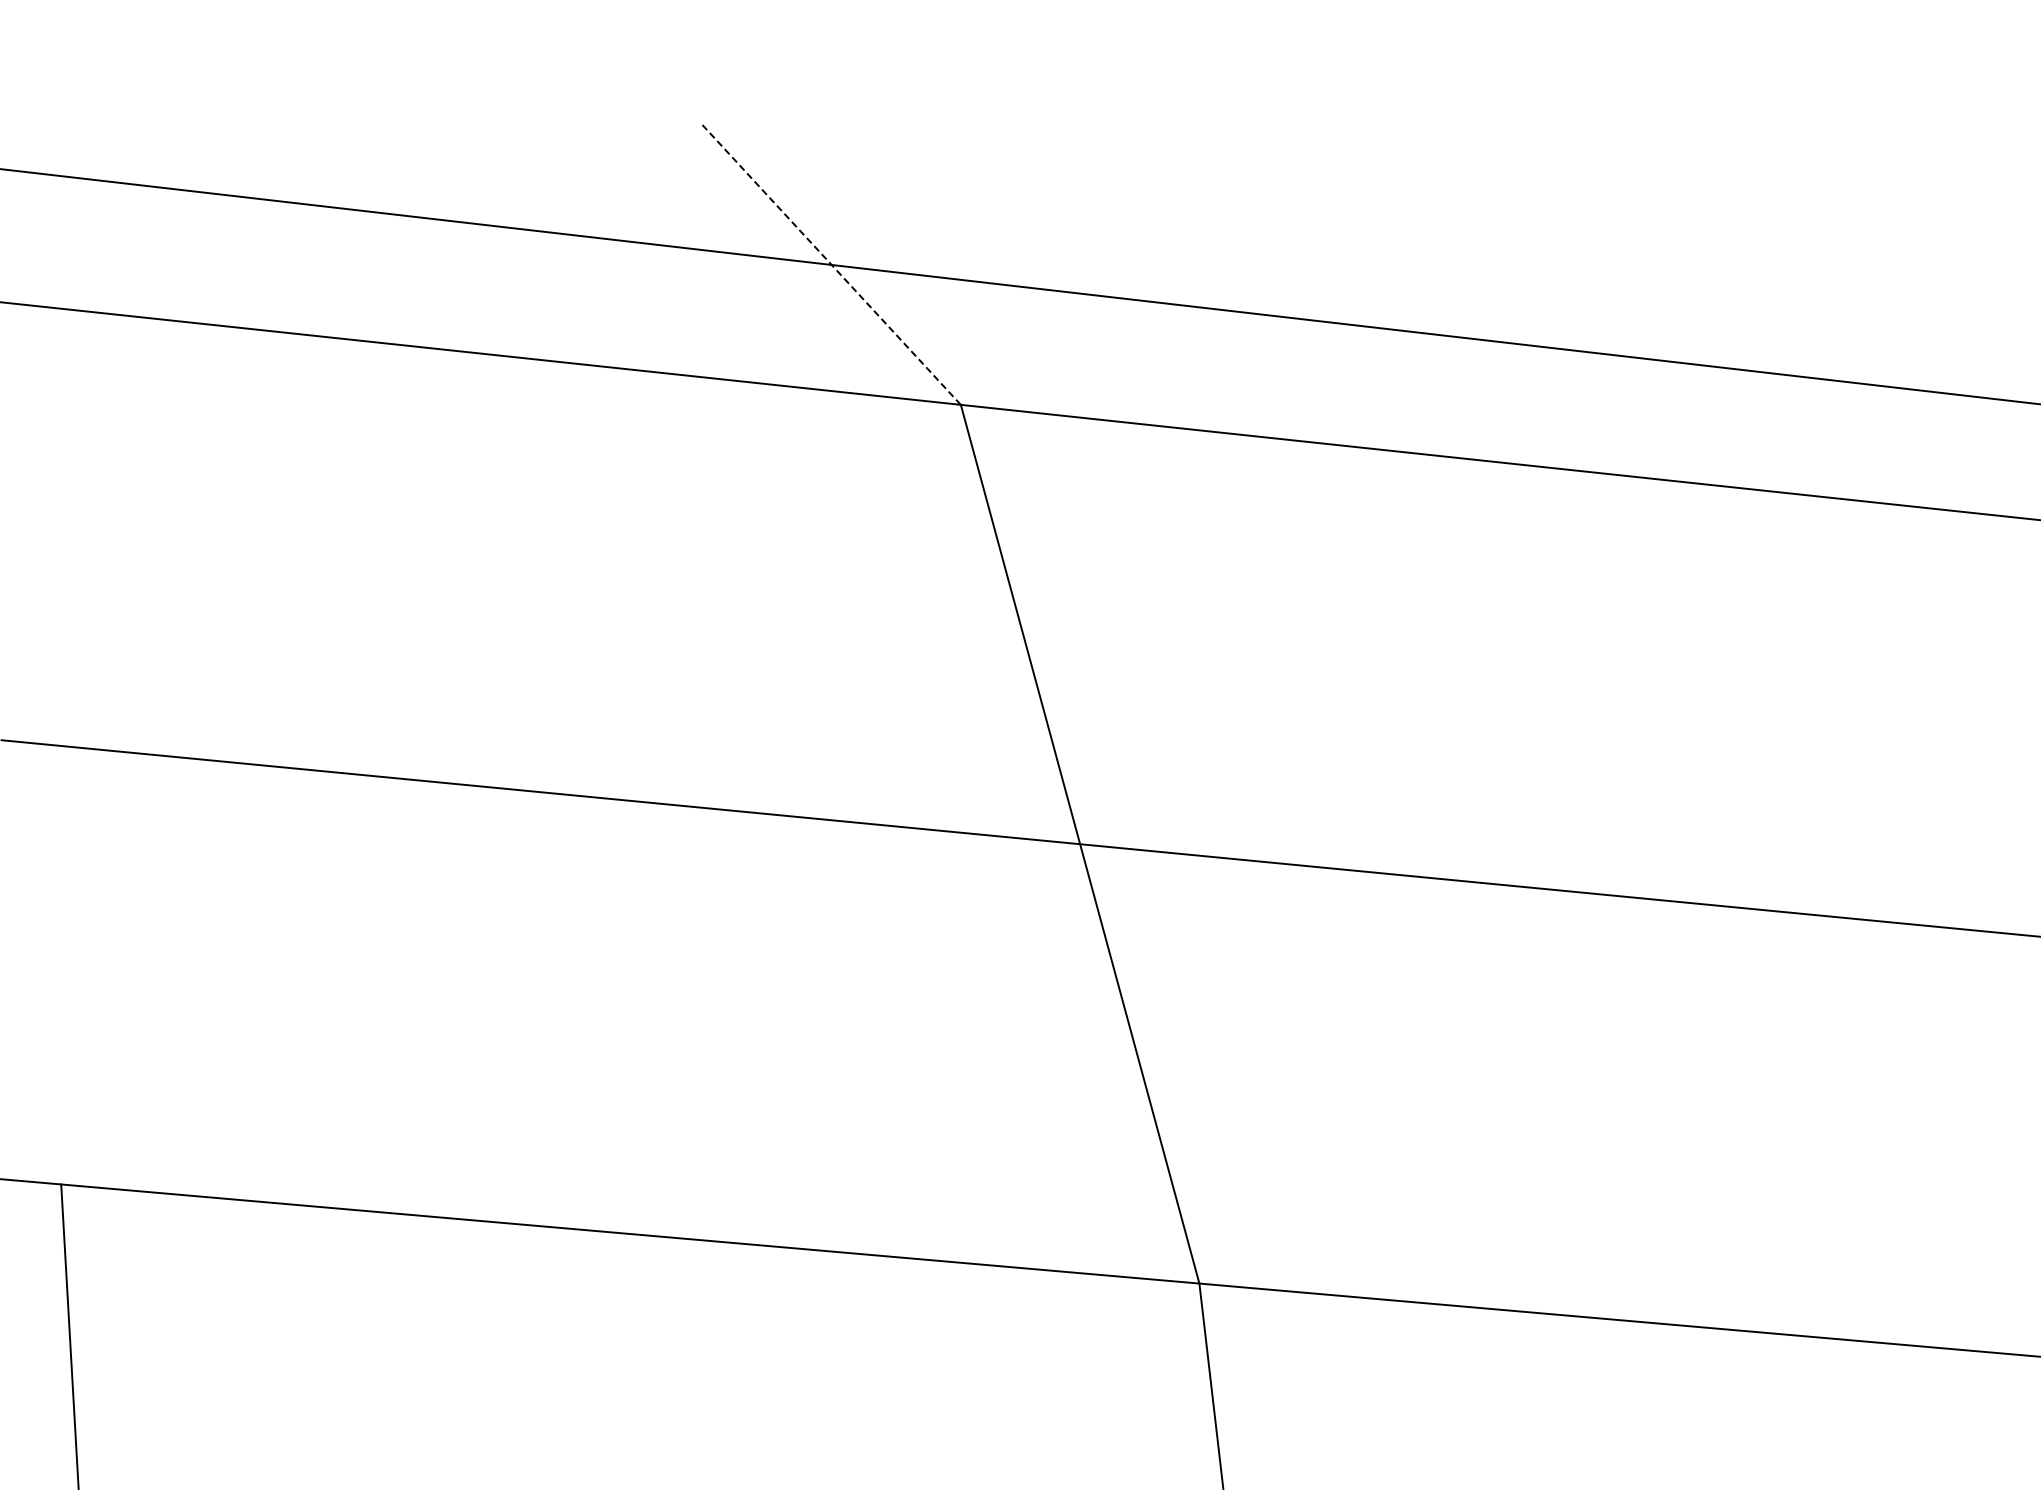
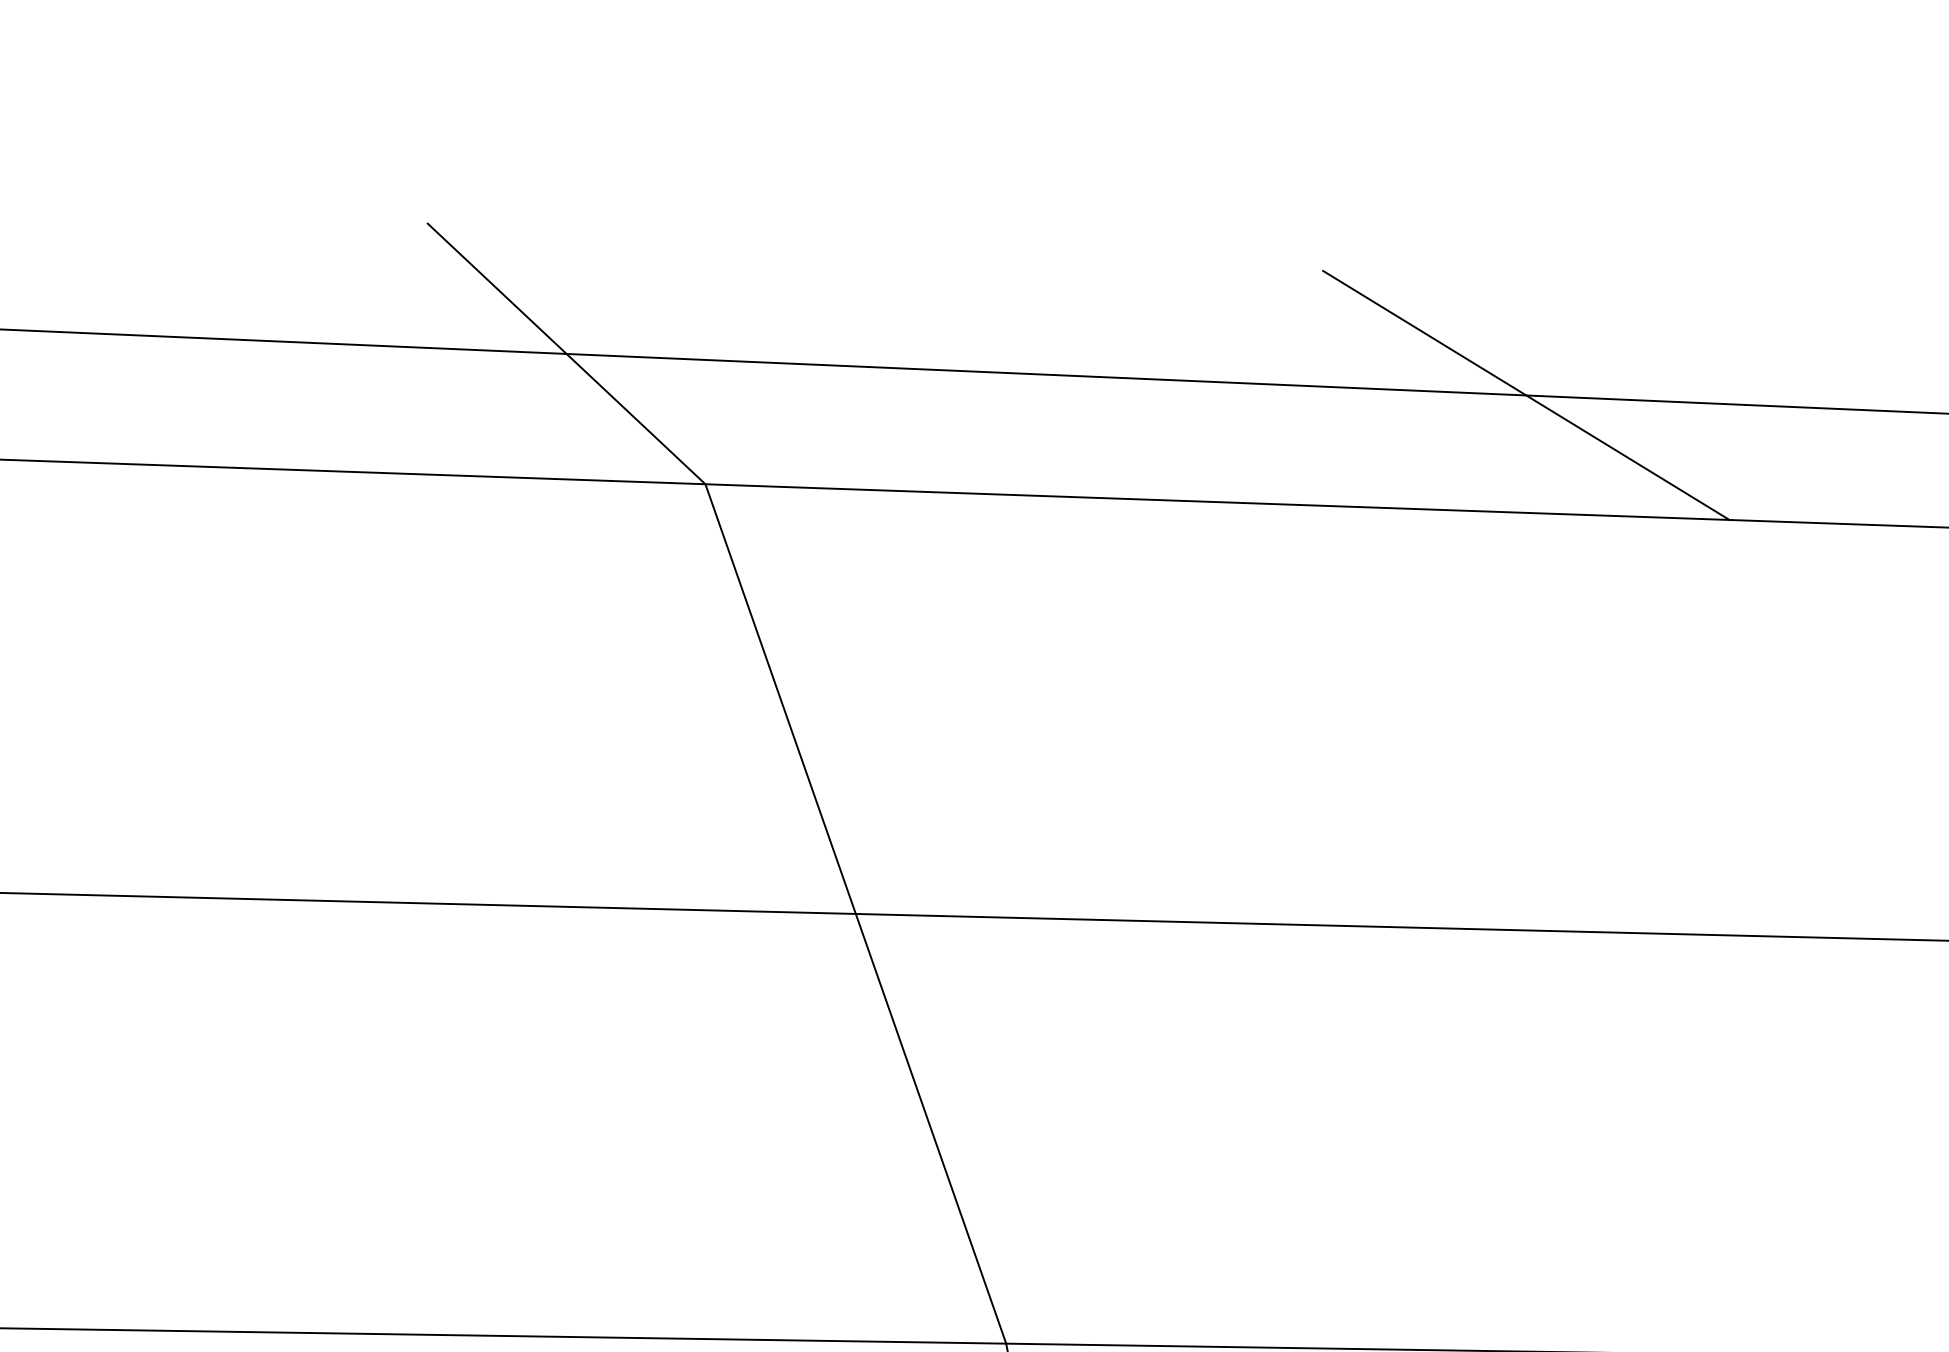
line: (831, 264) -> (566, 353), dashed -> solid
line: (1785, 374) -> (1525, 395), added

